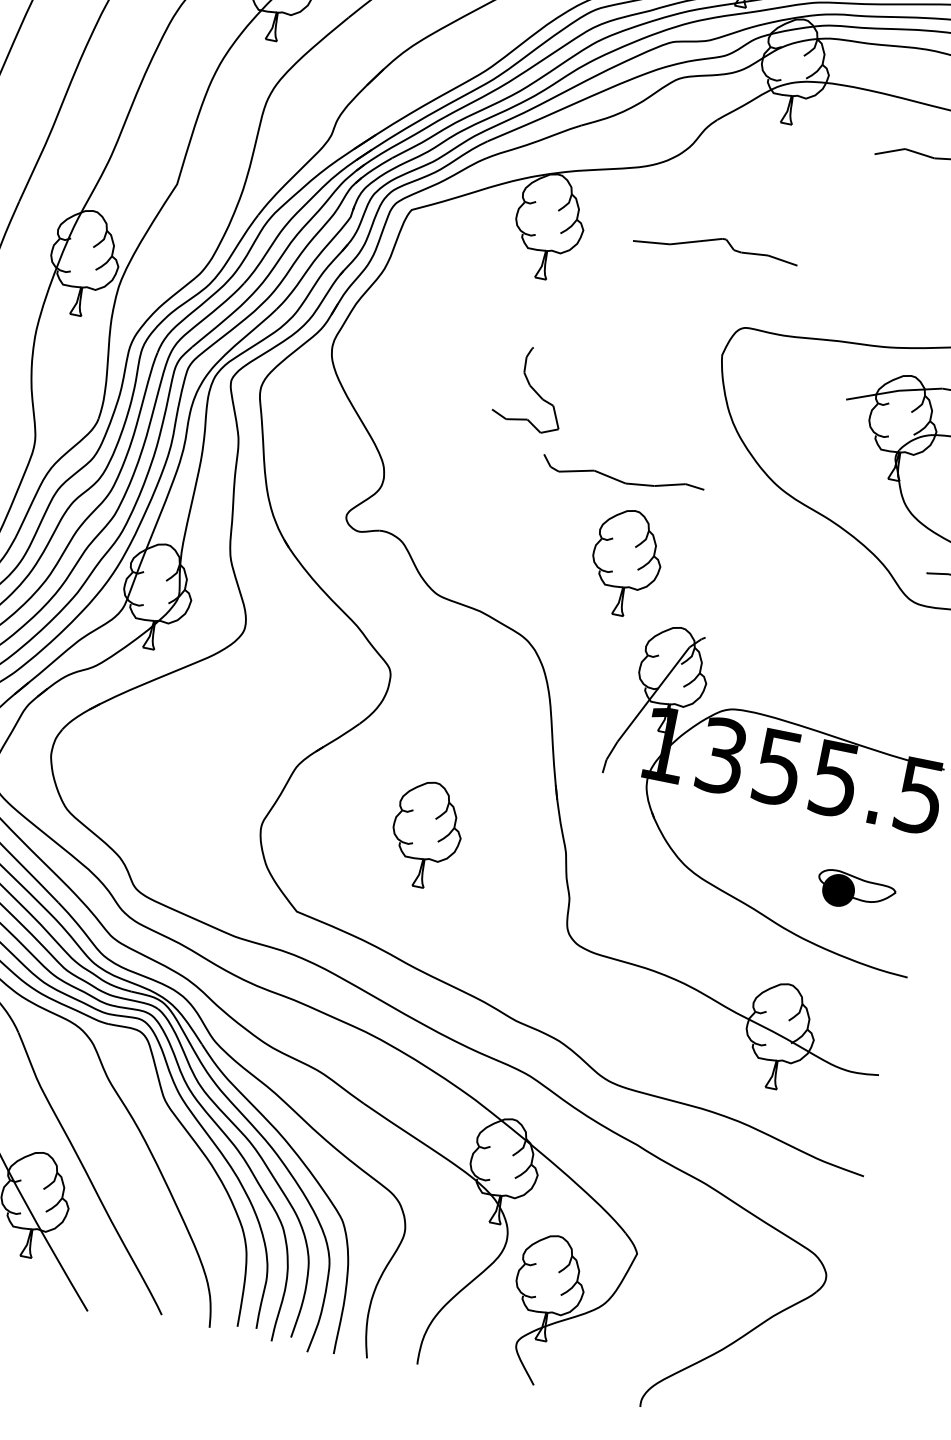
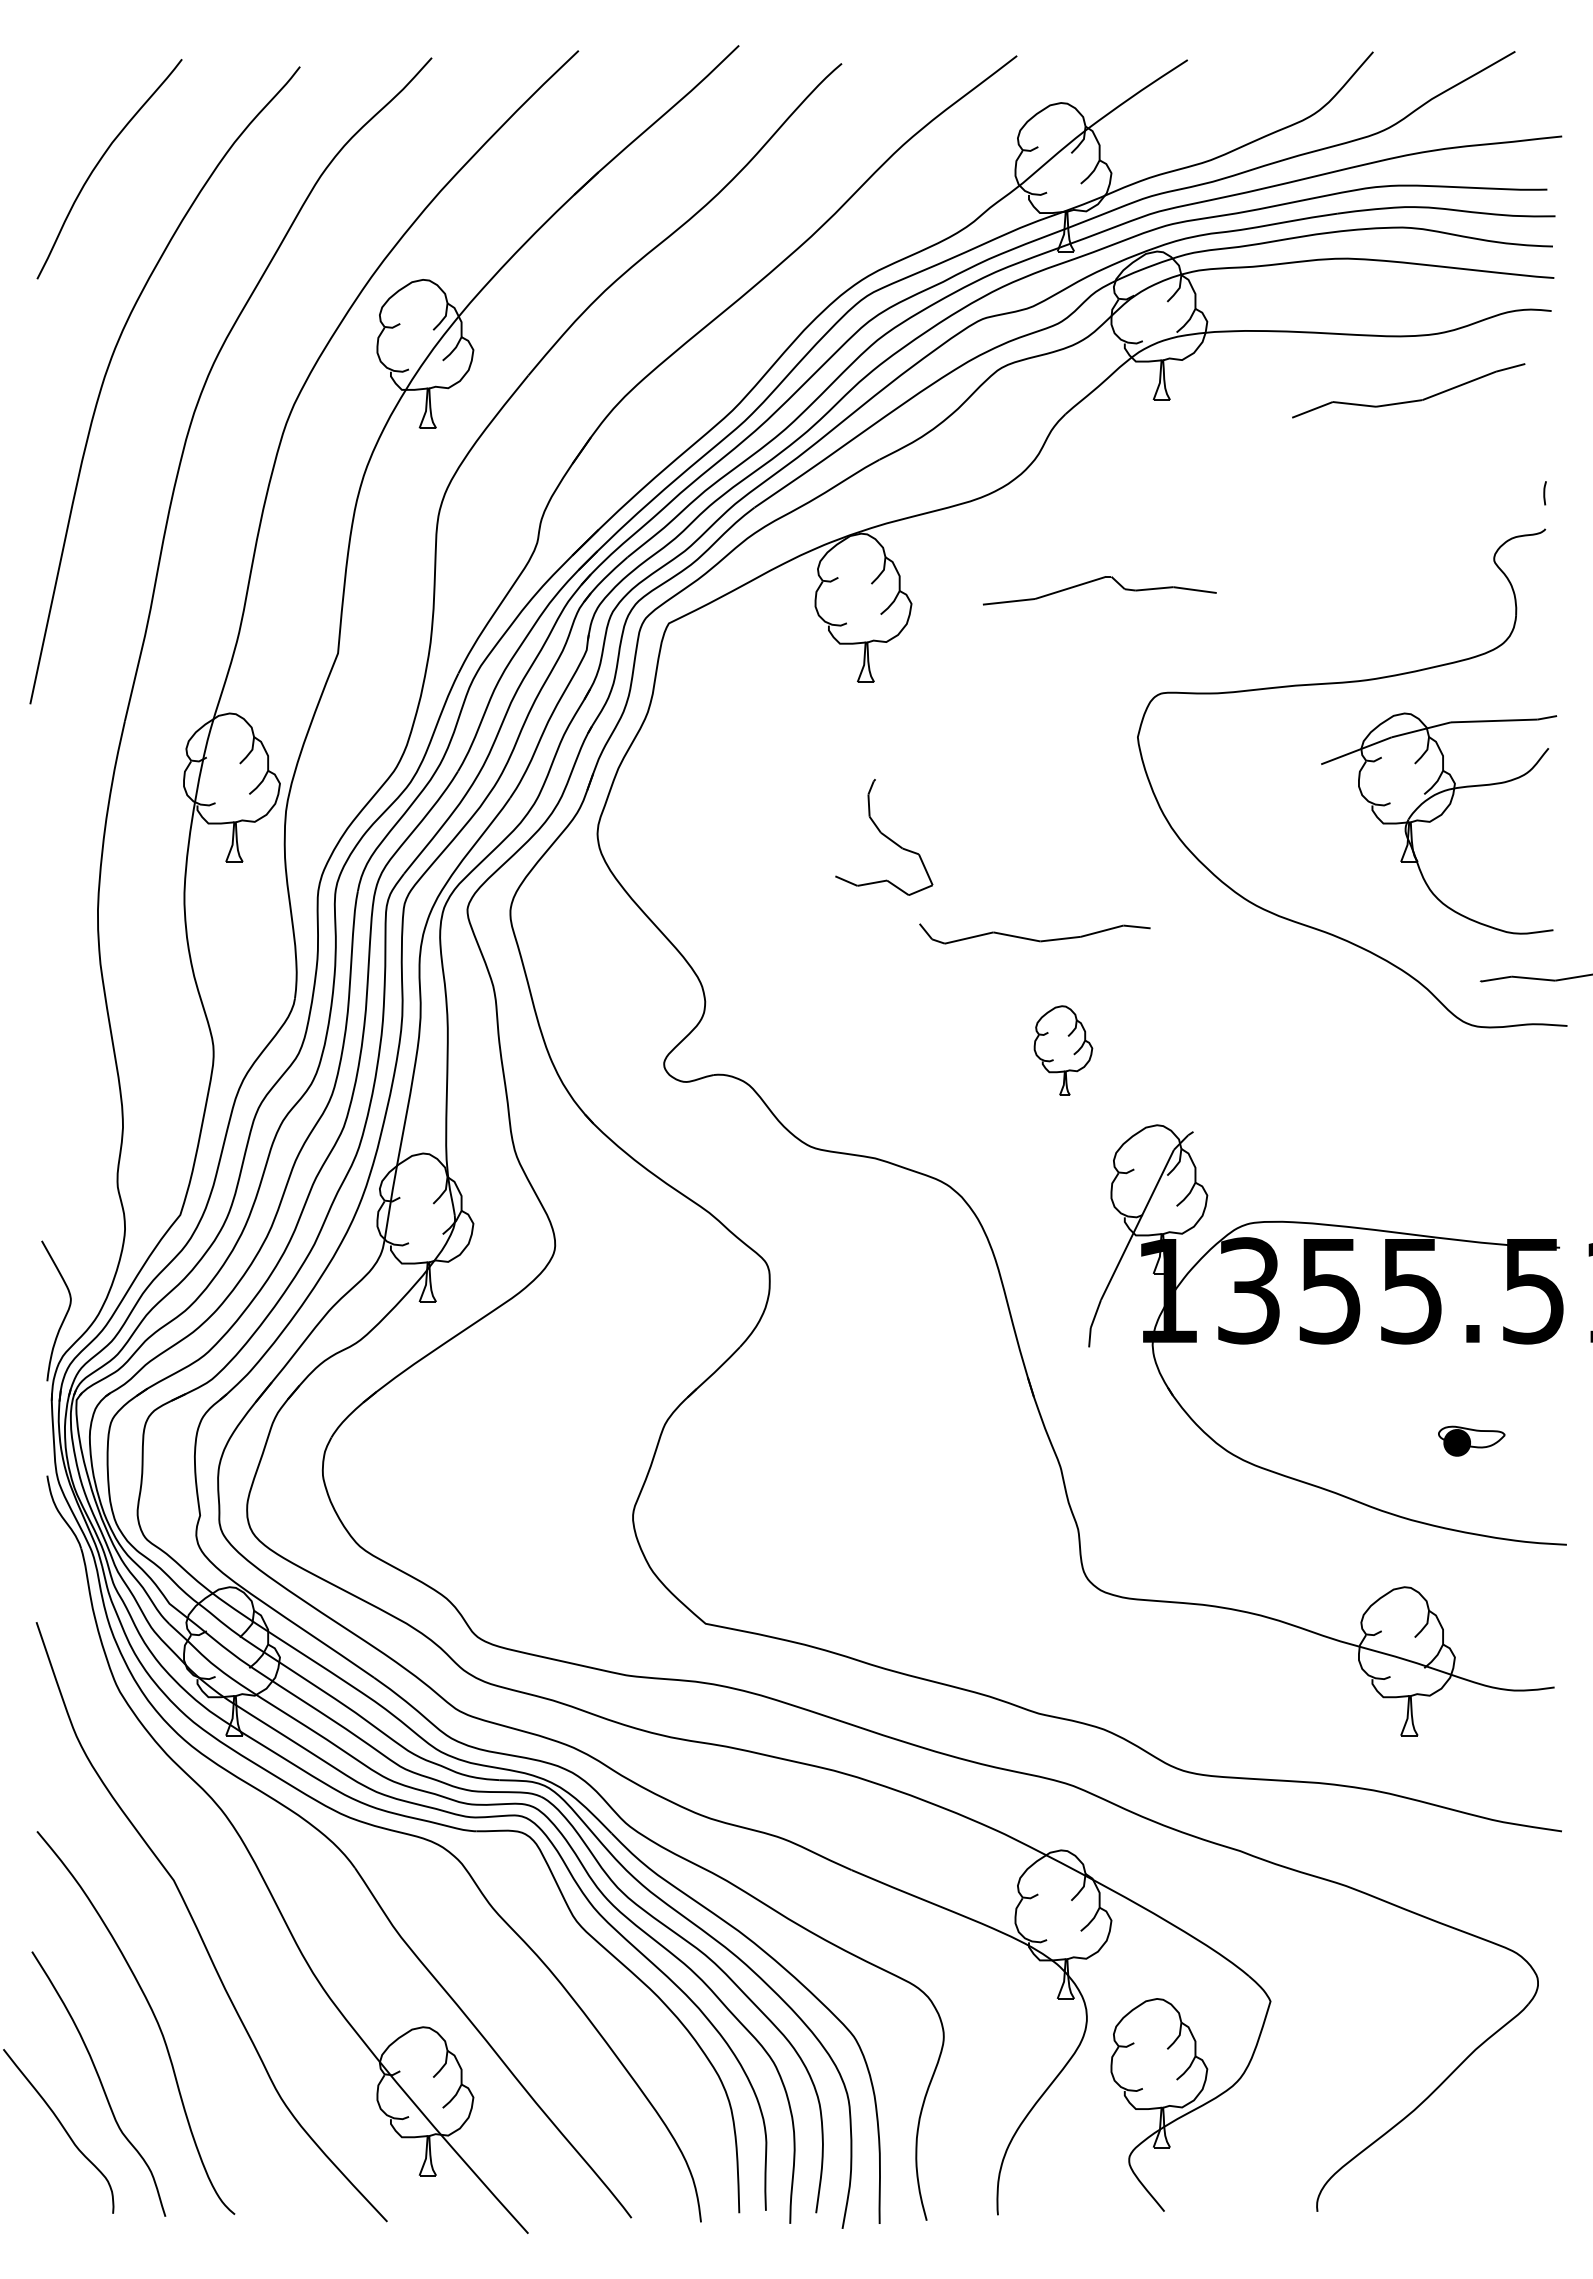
part: (626, 562) -> (1063, 1050), size x0.6
part: (426, 834) -> (863, 1481), removed
part: (855, 892) -> (1471, 1441), size x0.6

